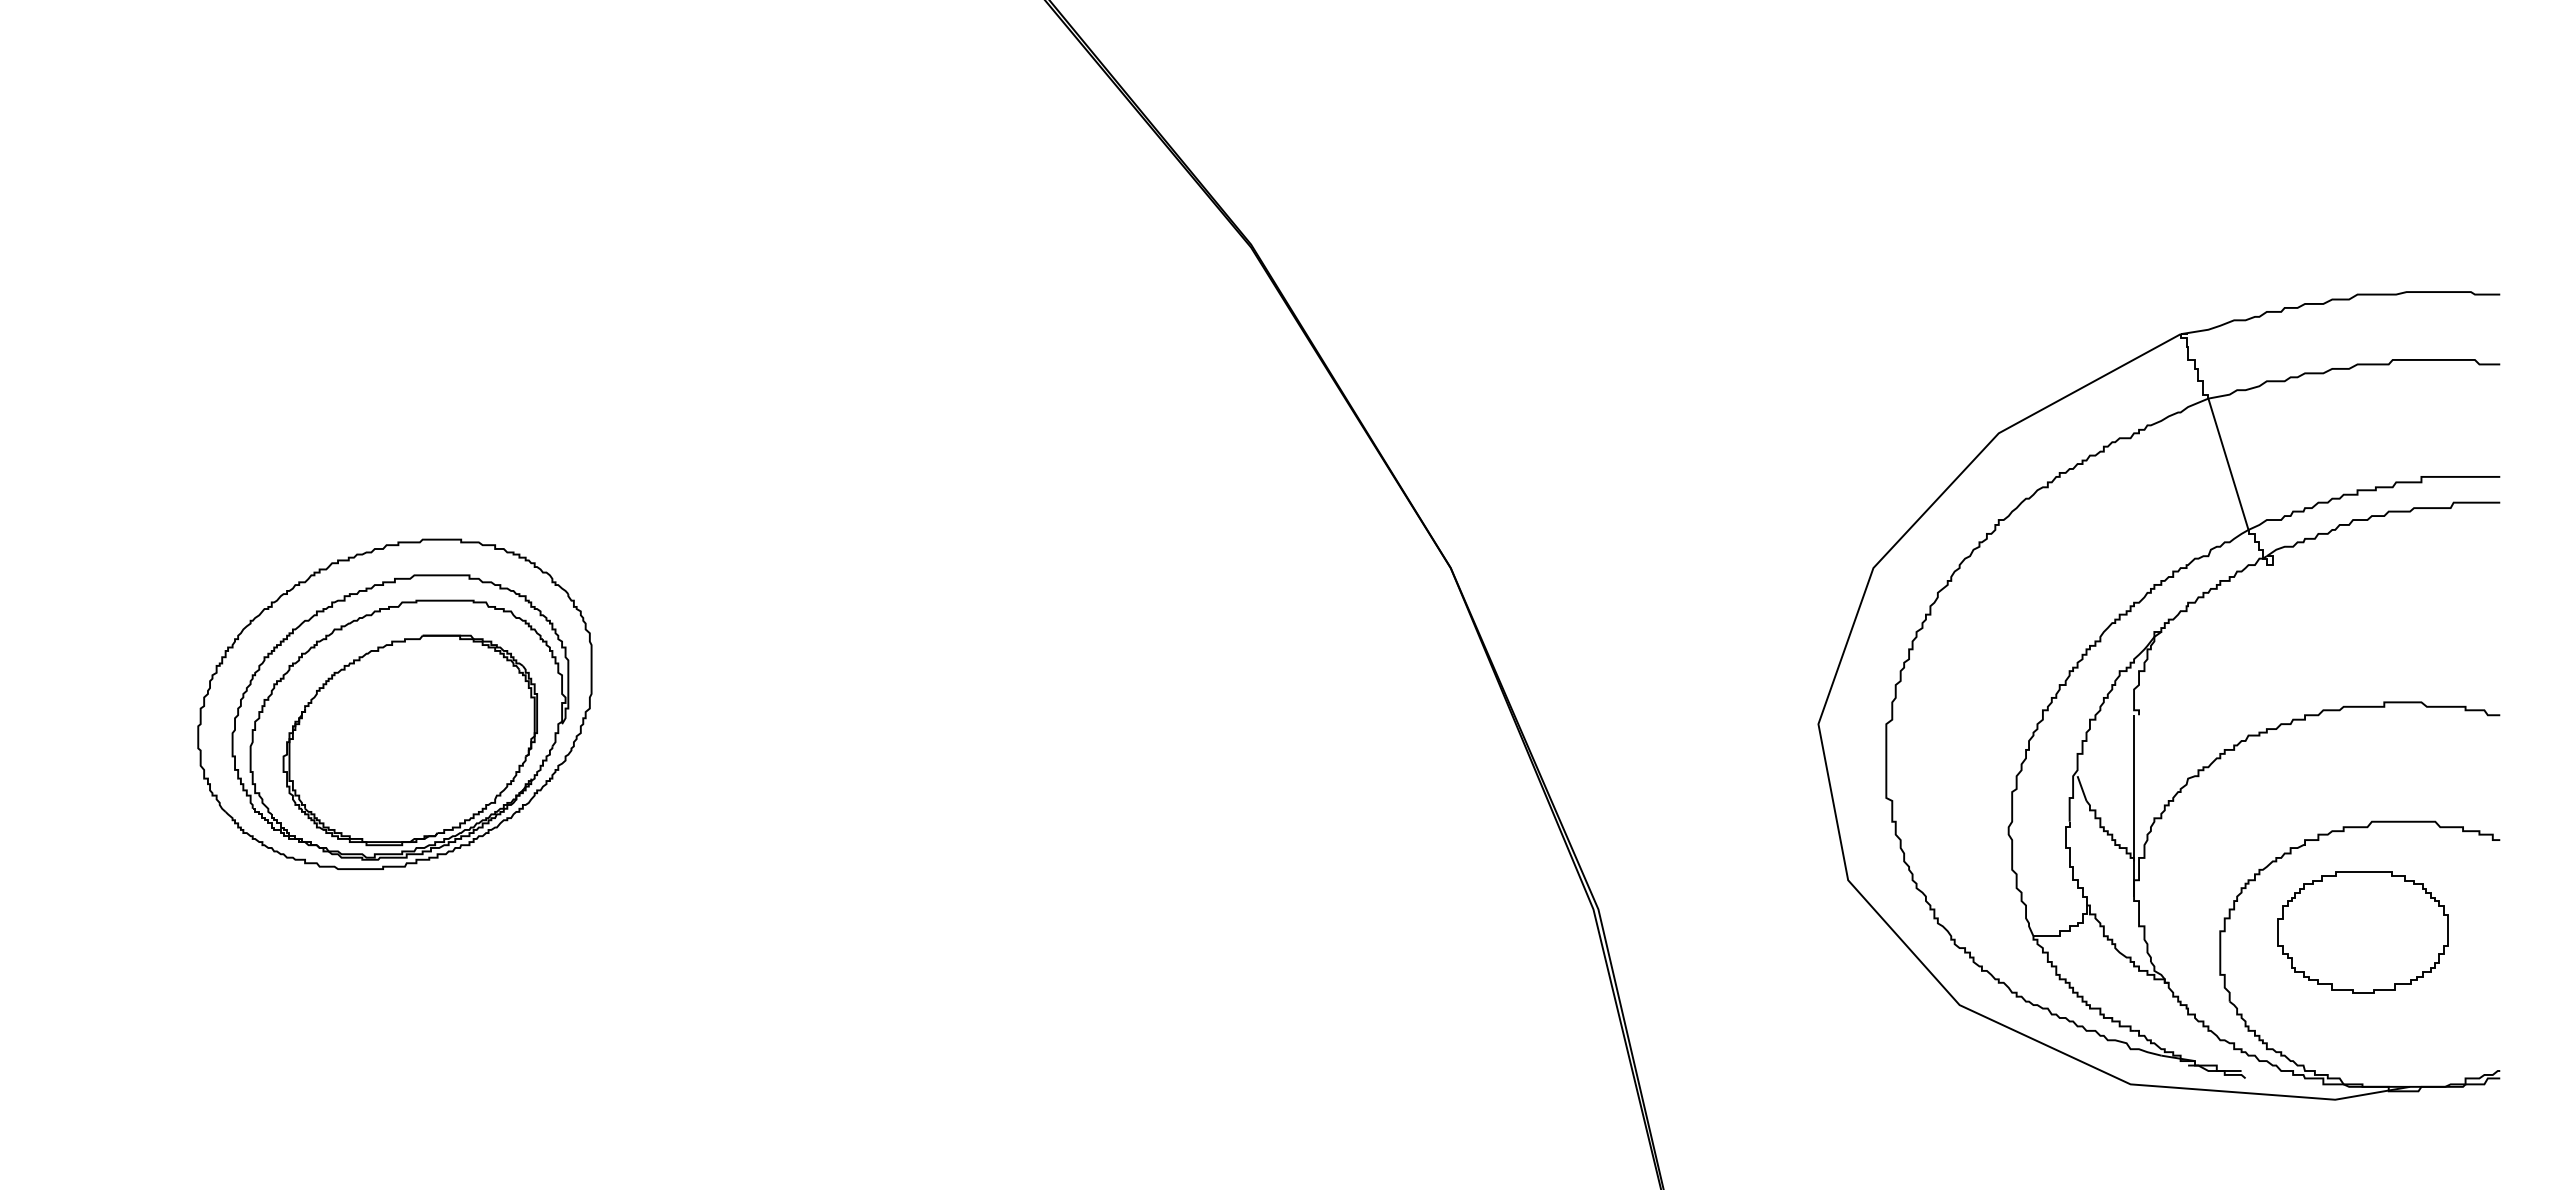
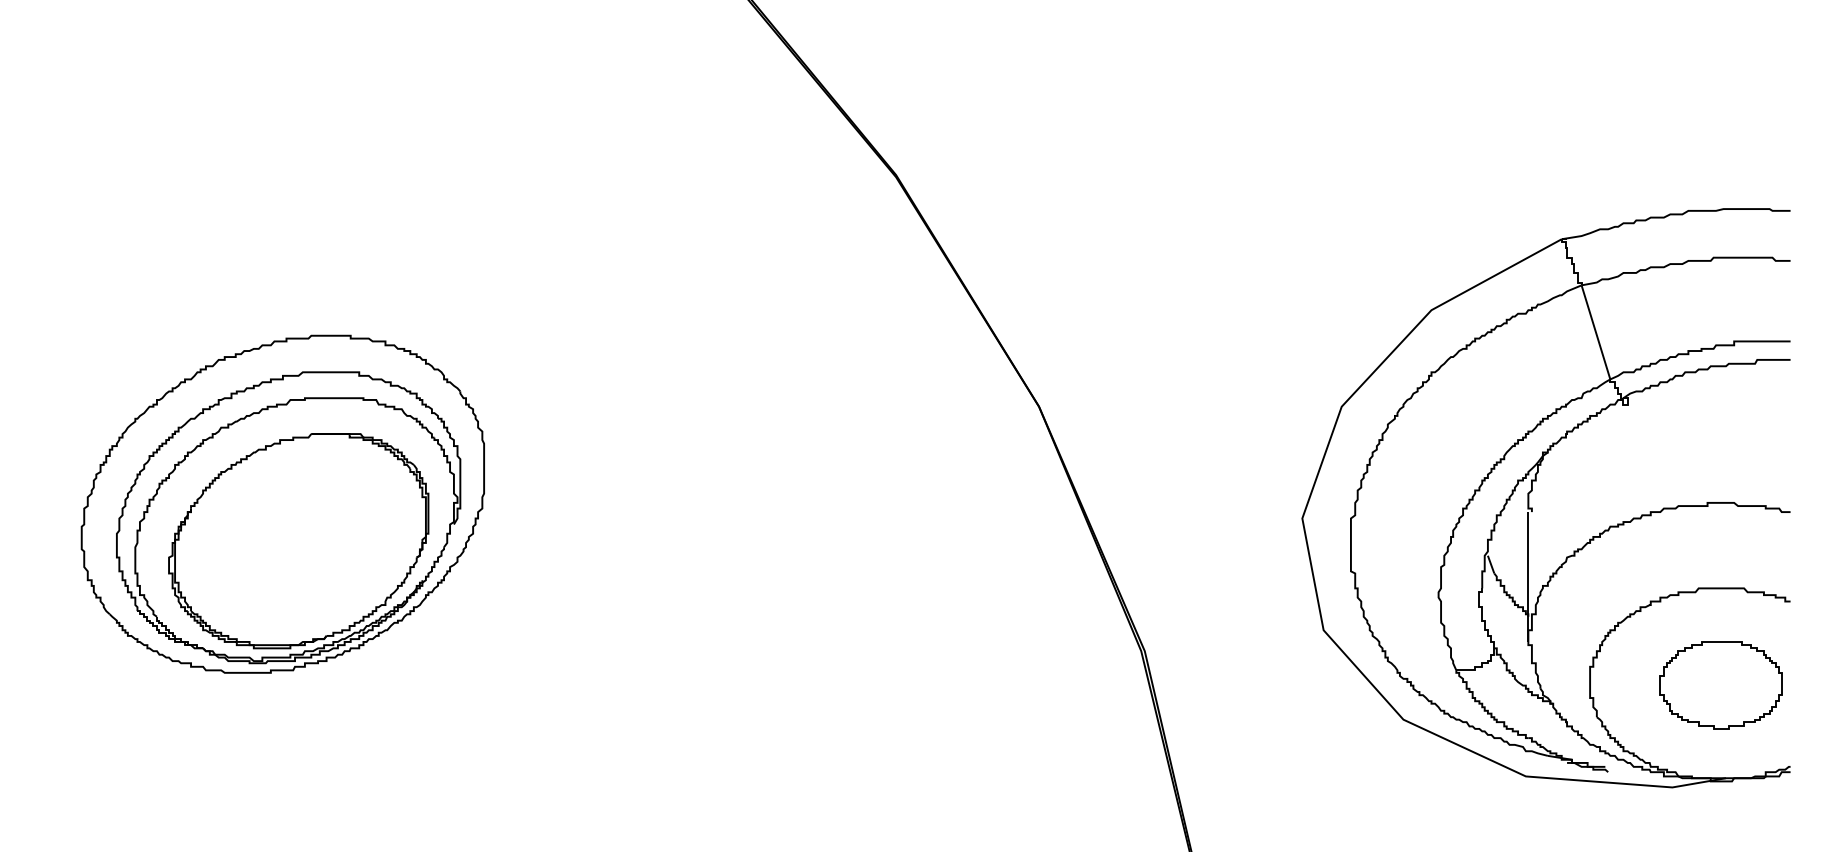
part: (394, 704) -> (282, 504), size x1.43
part: (2362, 932) -> (1720, 685), moved

